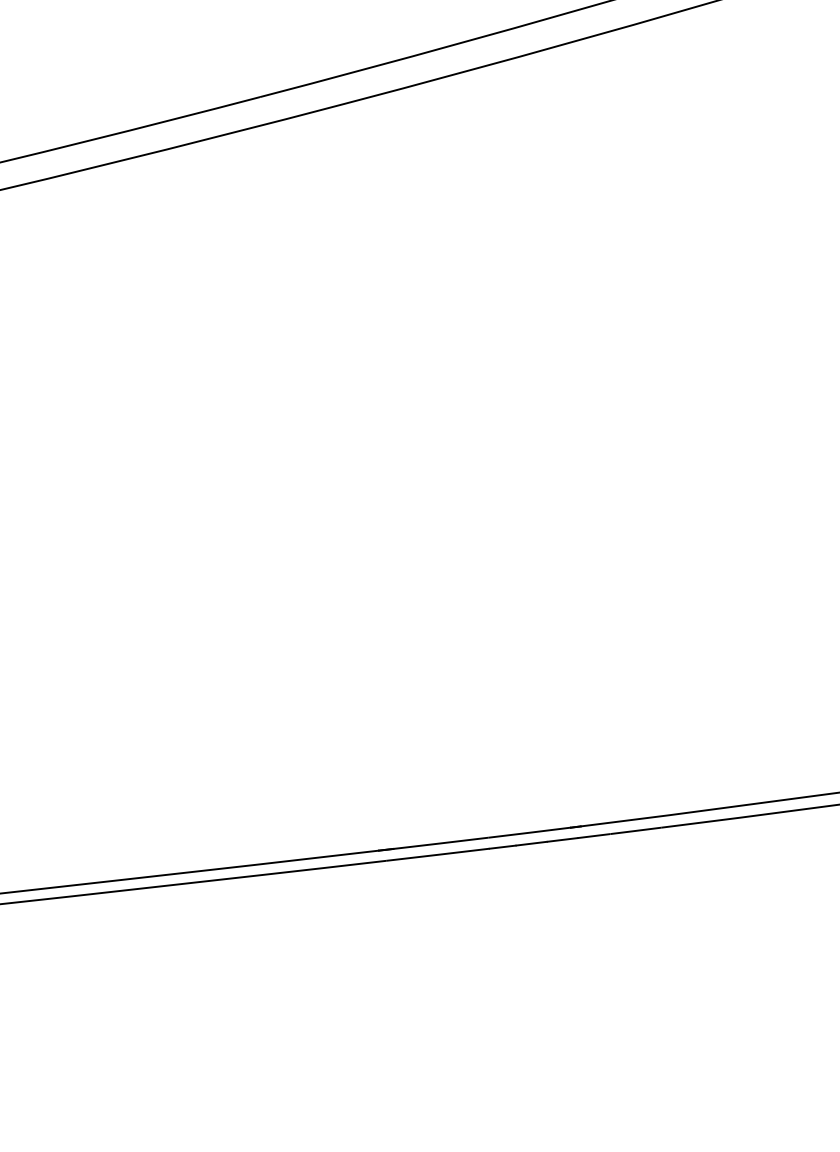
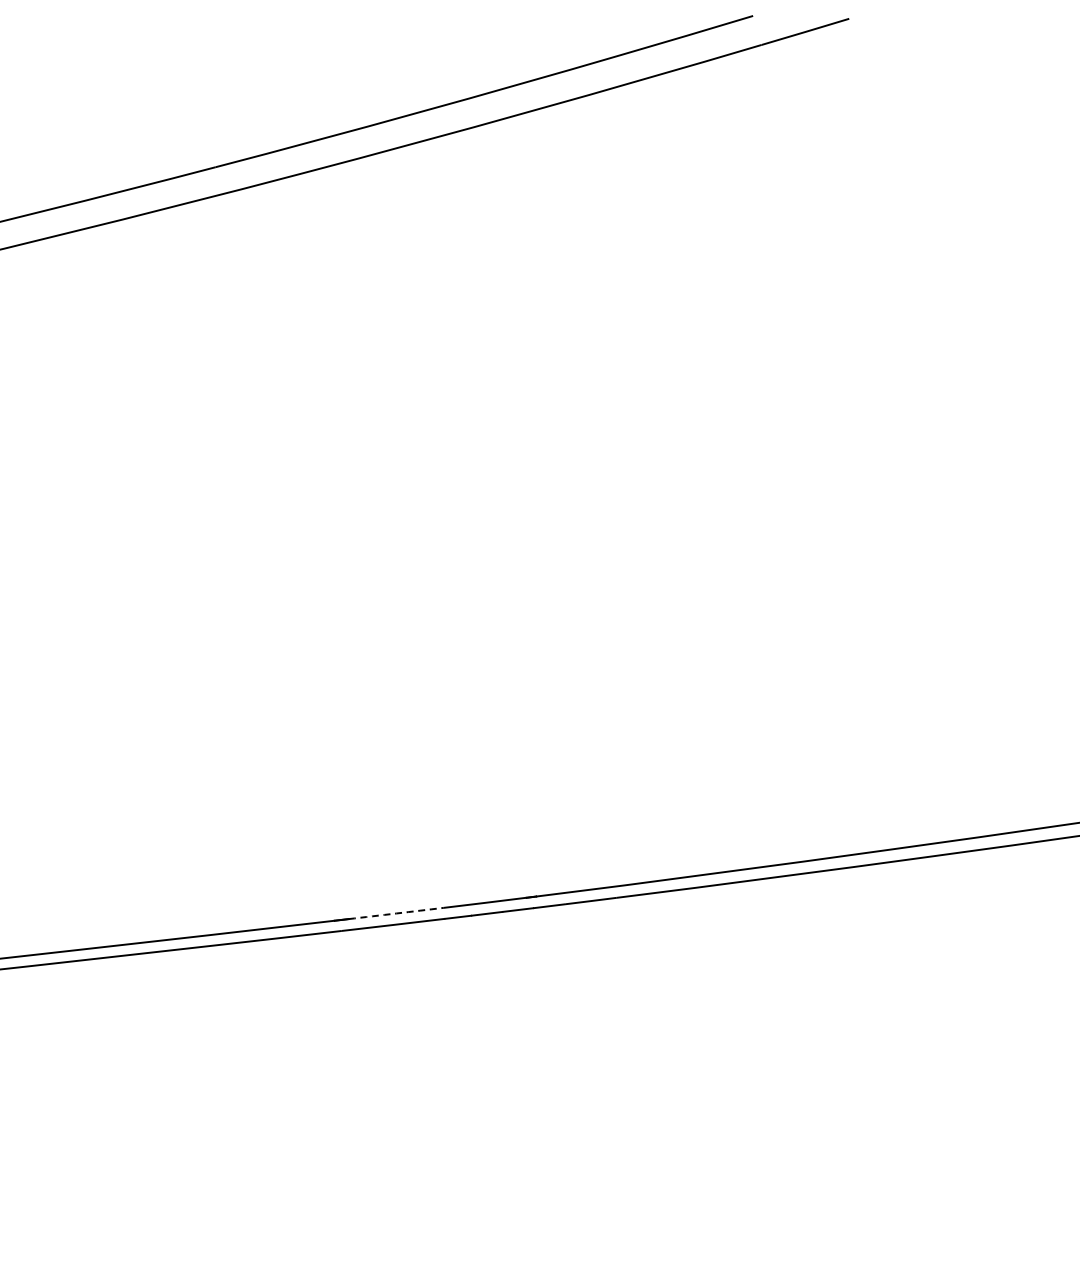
arc: (440, 843) -> (396, 913), solid -> dashed

